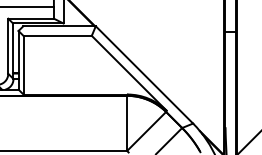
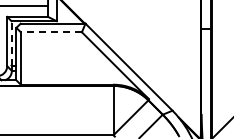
line: (57, 36) -> (51, 32), solid -> dashed
line: (13, 47) -> (11, 42), solid -> dashed

